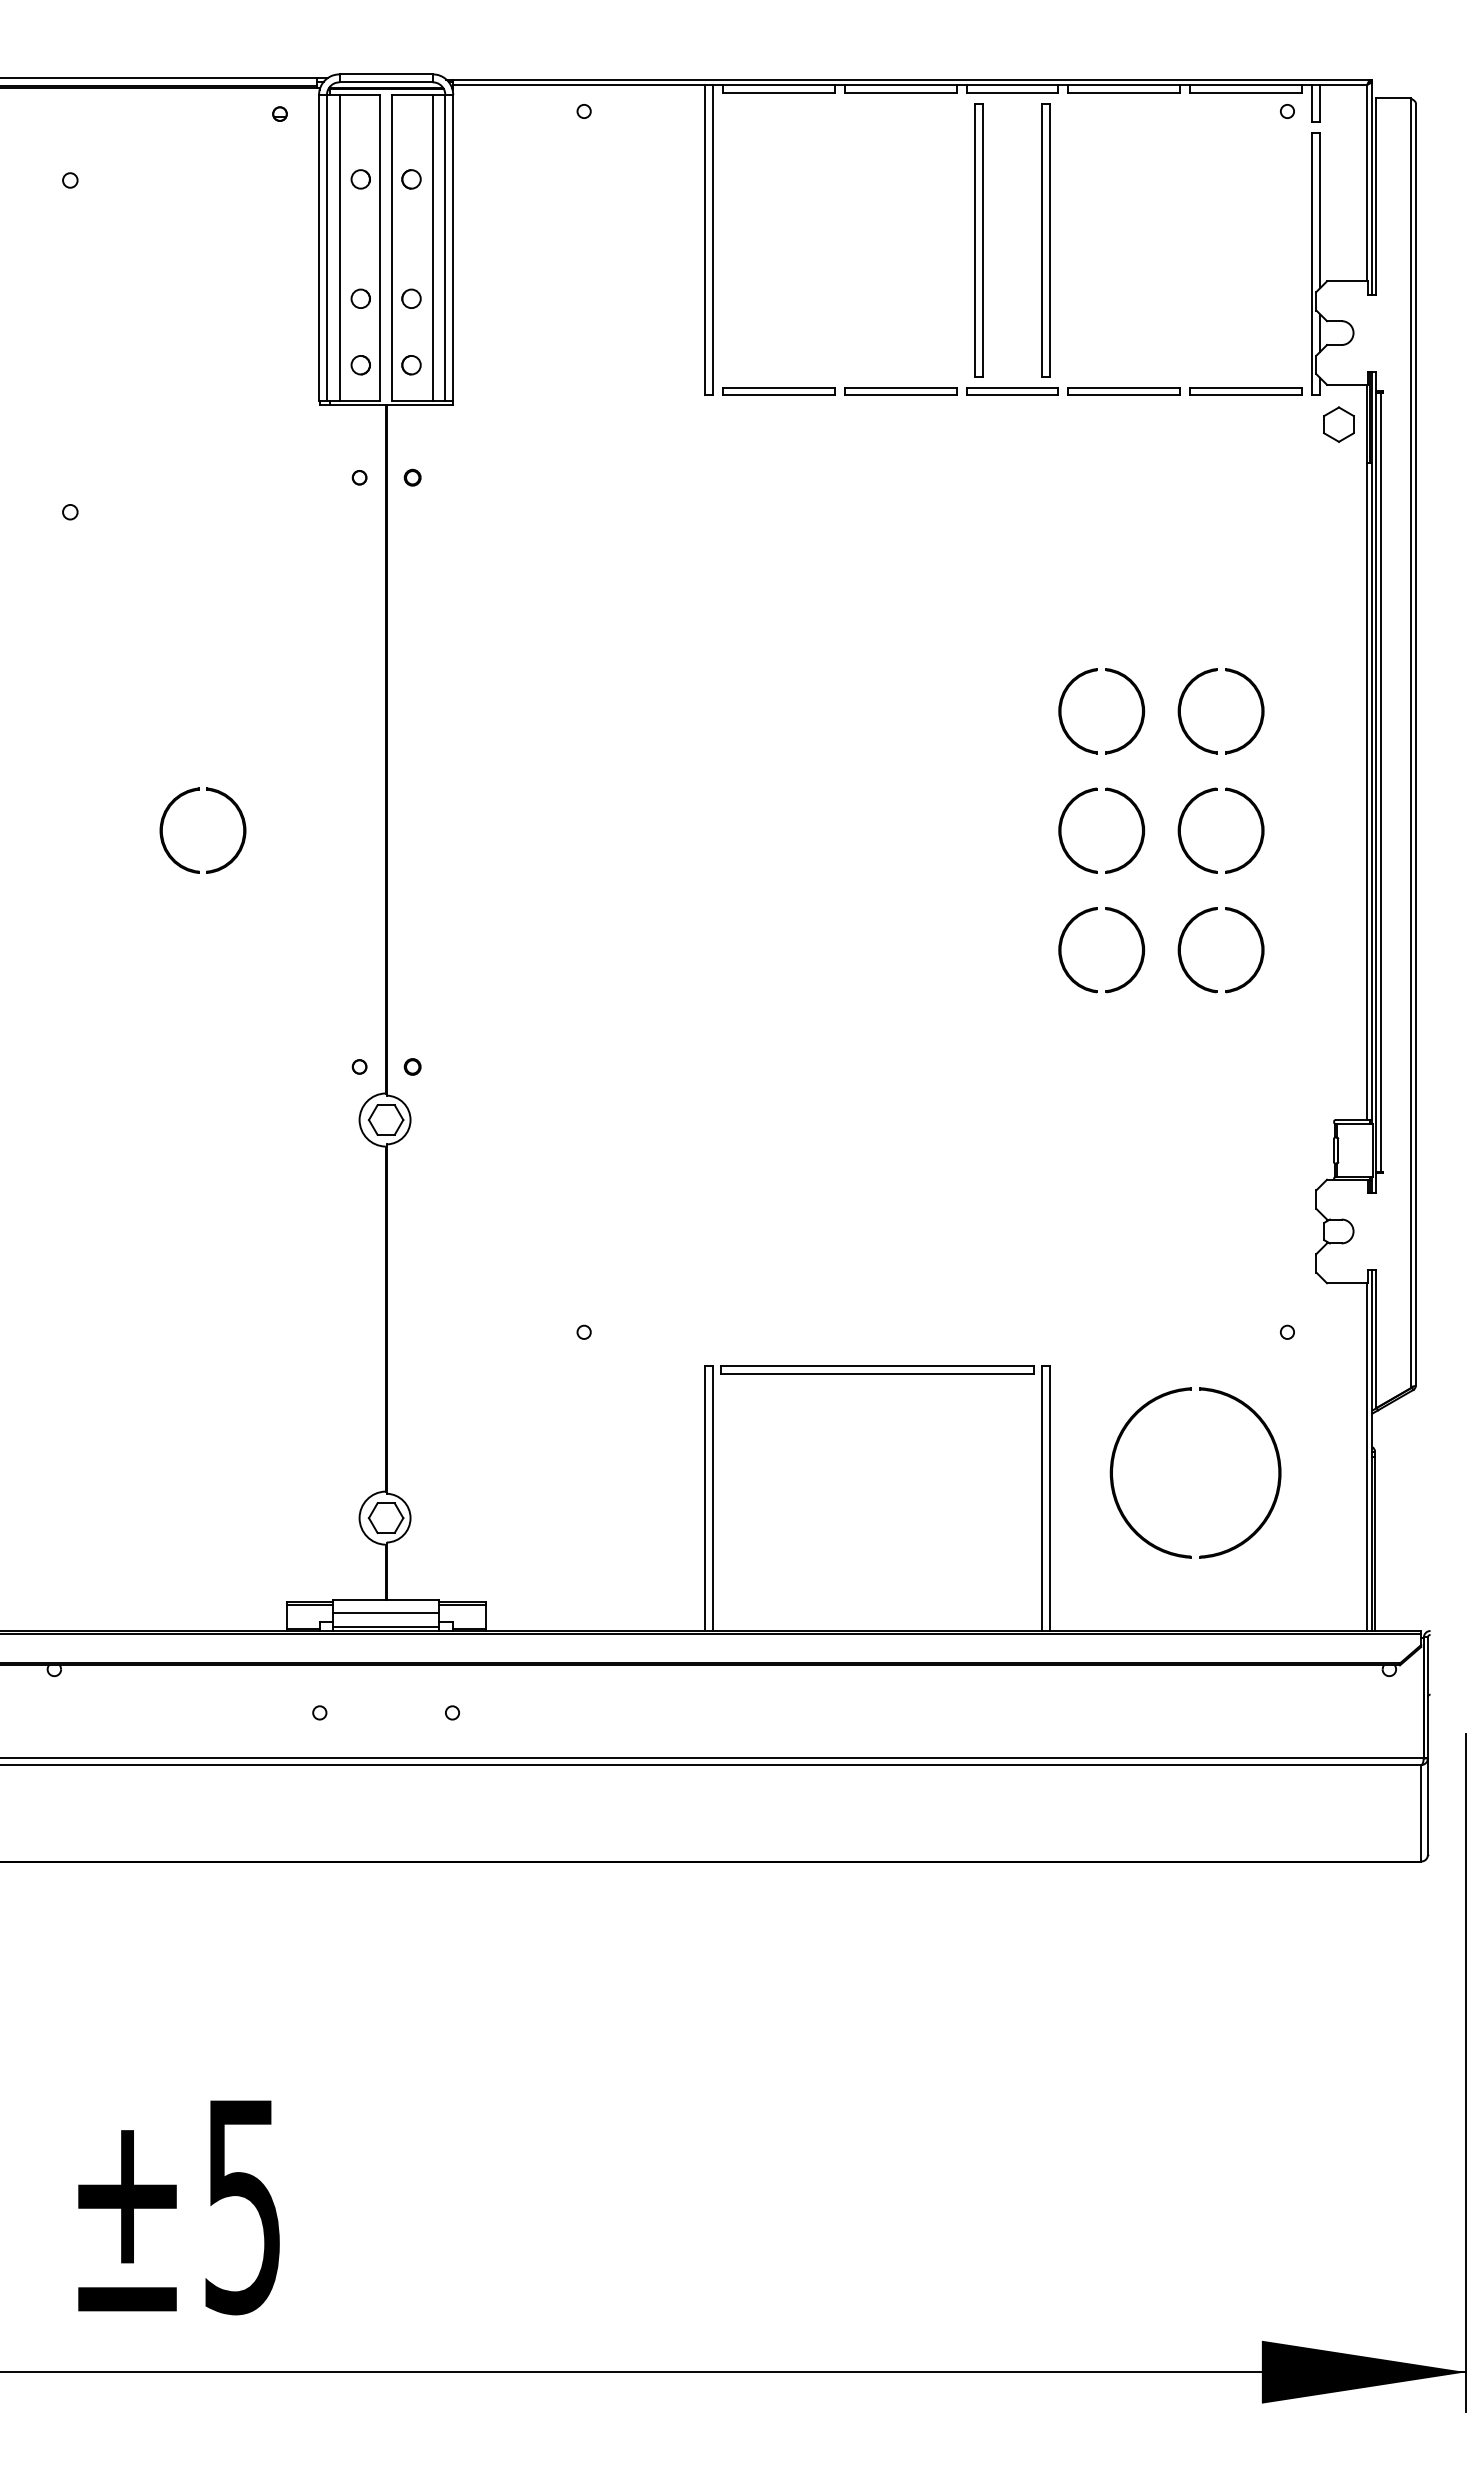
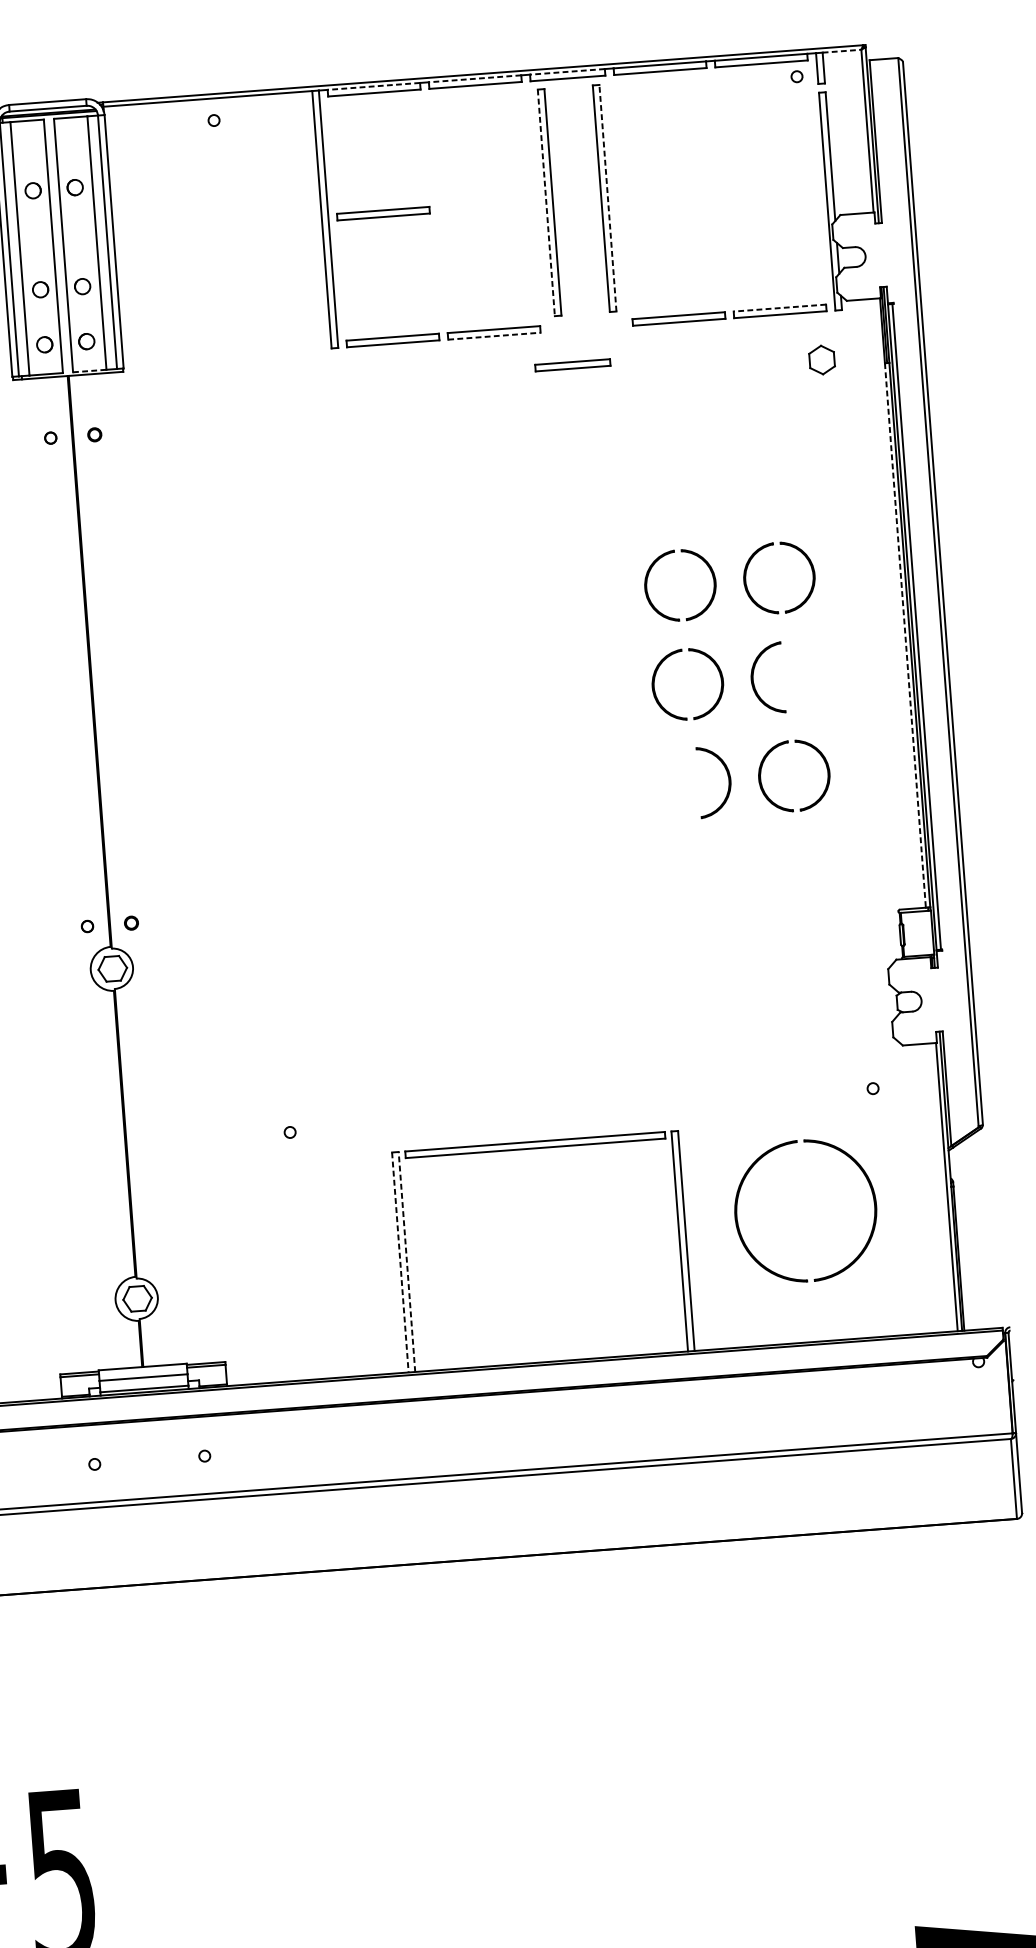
line: (778, 84) -> (373, 86), solid -> dashed
line: (901, 84) -> (475, 78), solid -> dashed
line: (1012, 84) -> (567, 71), solid -> dashed
line: (1344, 84) -> (842, 50), solid -> dashed
part: (778, 238) -> (383, 213), added
line: (975, 240) -> (546, 203), solid -> dashed
line: (1049, 240) -> (607, 198), solid -> dashed
line: (1246, 387) -> (780, 308), solid -> dashed
part: (1012, 391) -> (572, 365), moved
line: (901, 395) -> (494, 336), solid -> dashed
line: (412, 400) -> (89, 370), solid -> dashed
part: (1338, 424) -> (821, 359), moved
line: (1367, 792) -> (905, 636), solid -> dashed
part: (1261, 830) -> (820, 674), removed
part: (1061, 950) -> (662, 786), removed
line: (704, 1498) -> (400, 1262), solid -> dashed
line: (712, 1498) -> (406, 1262), solid -> dashed

